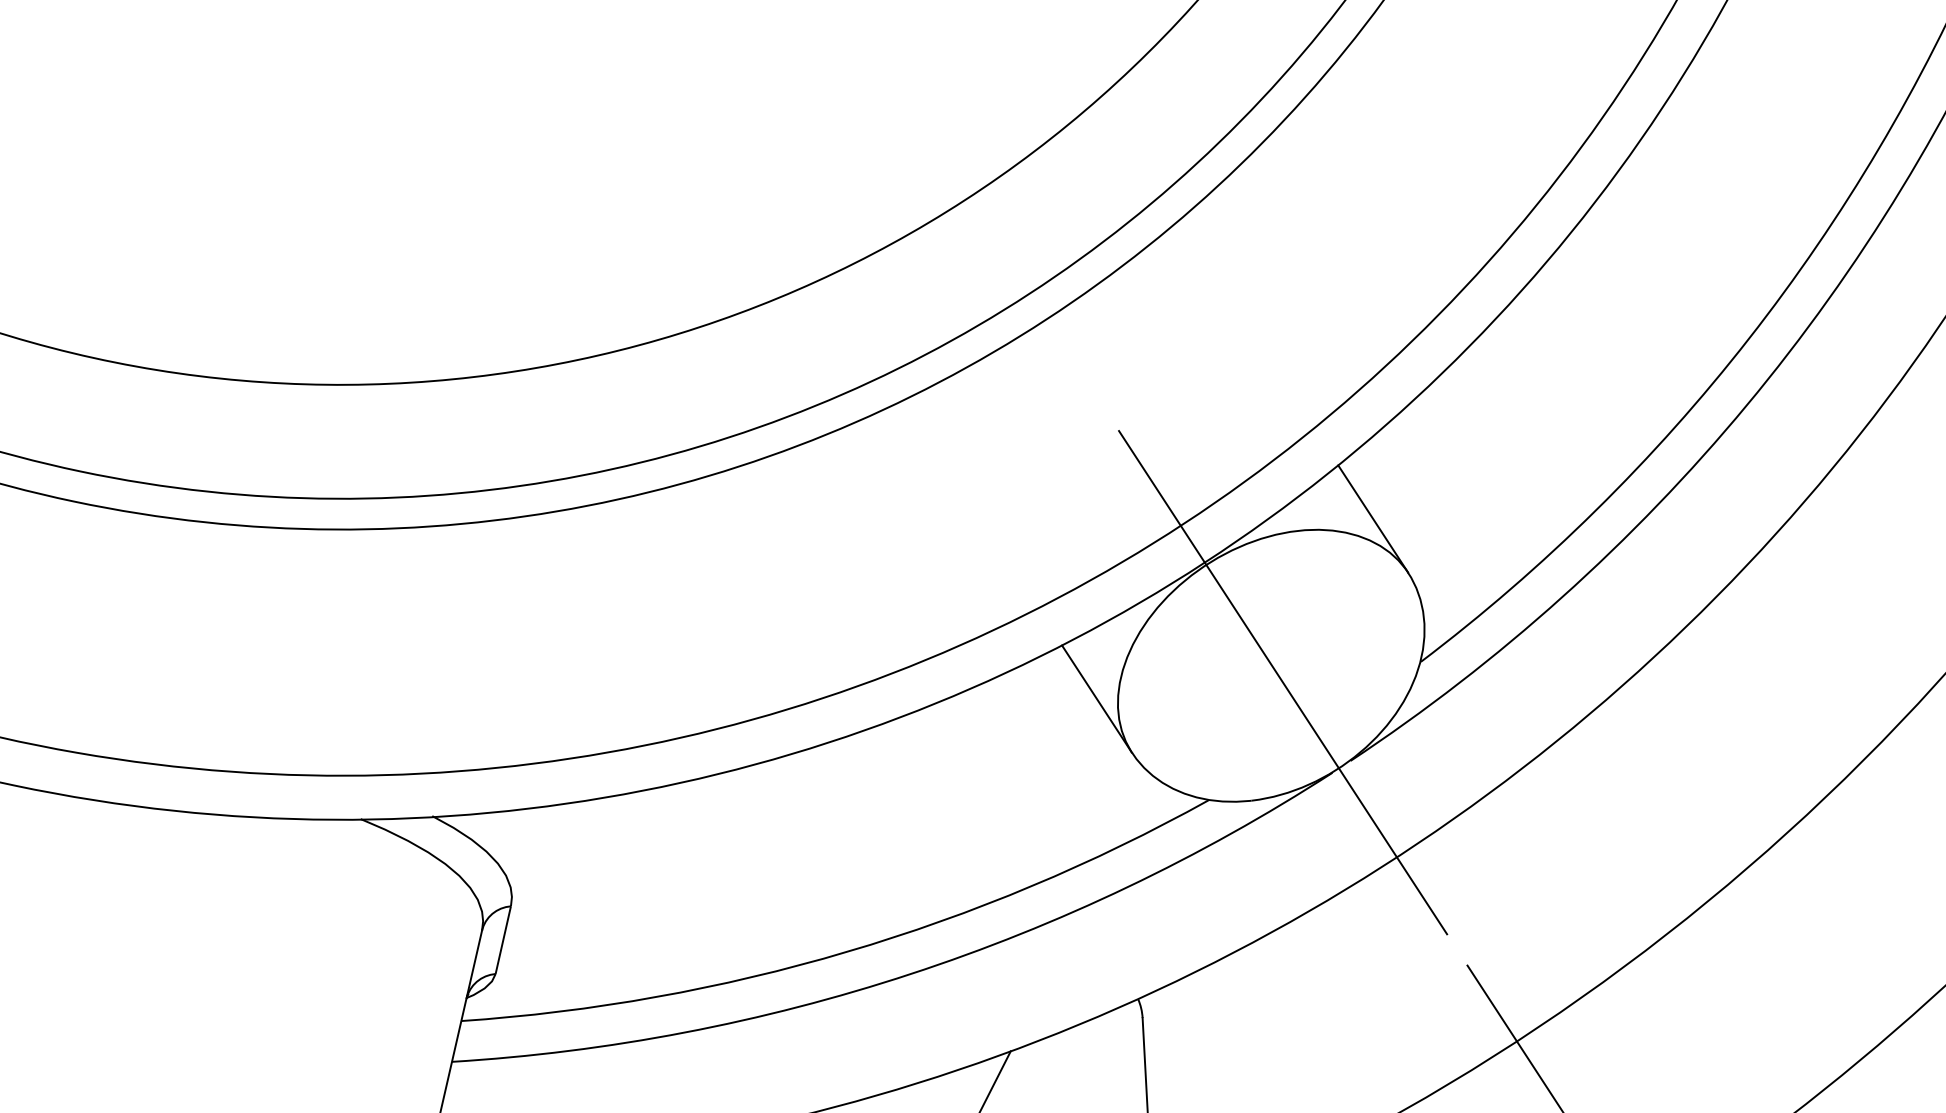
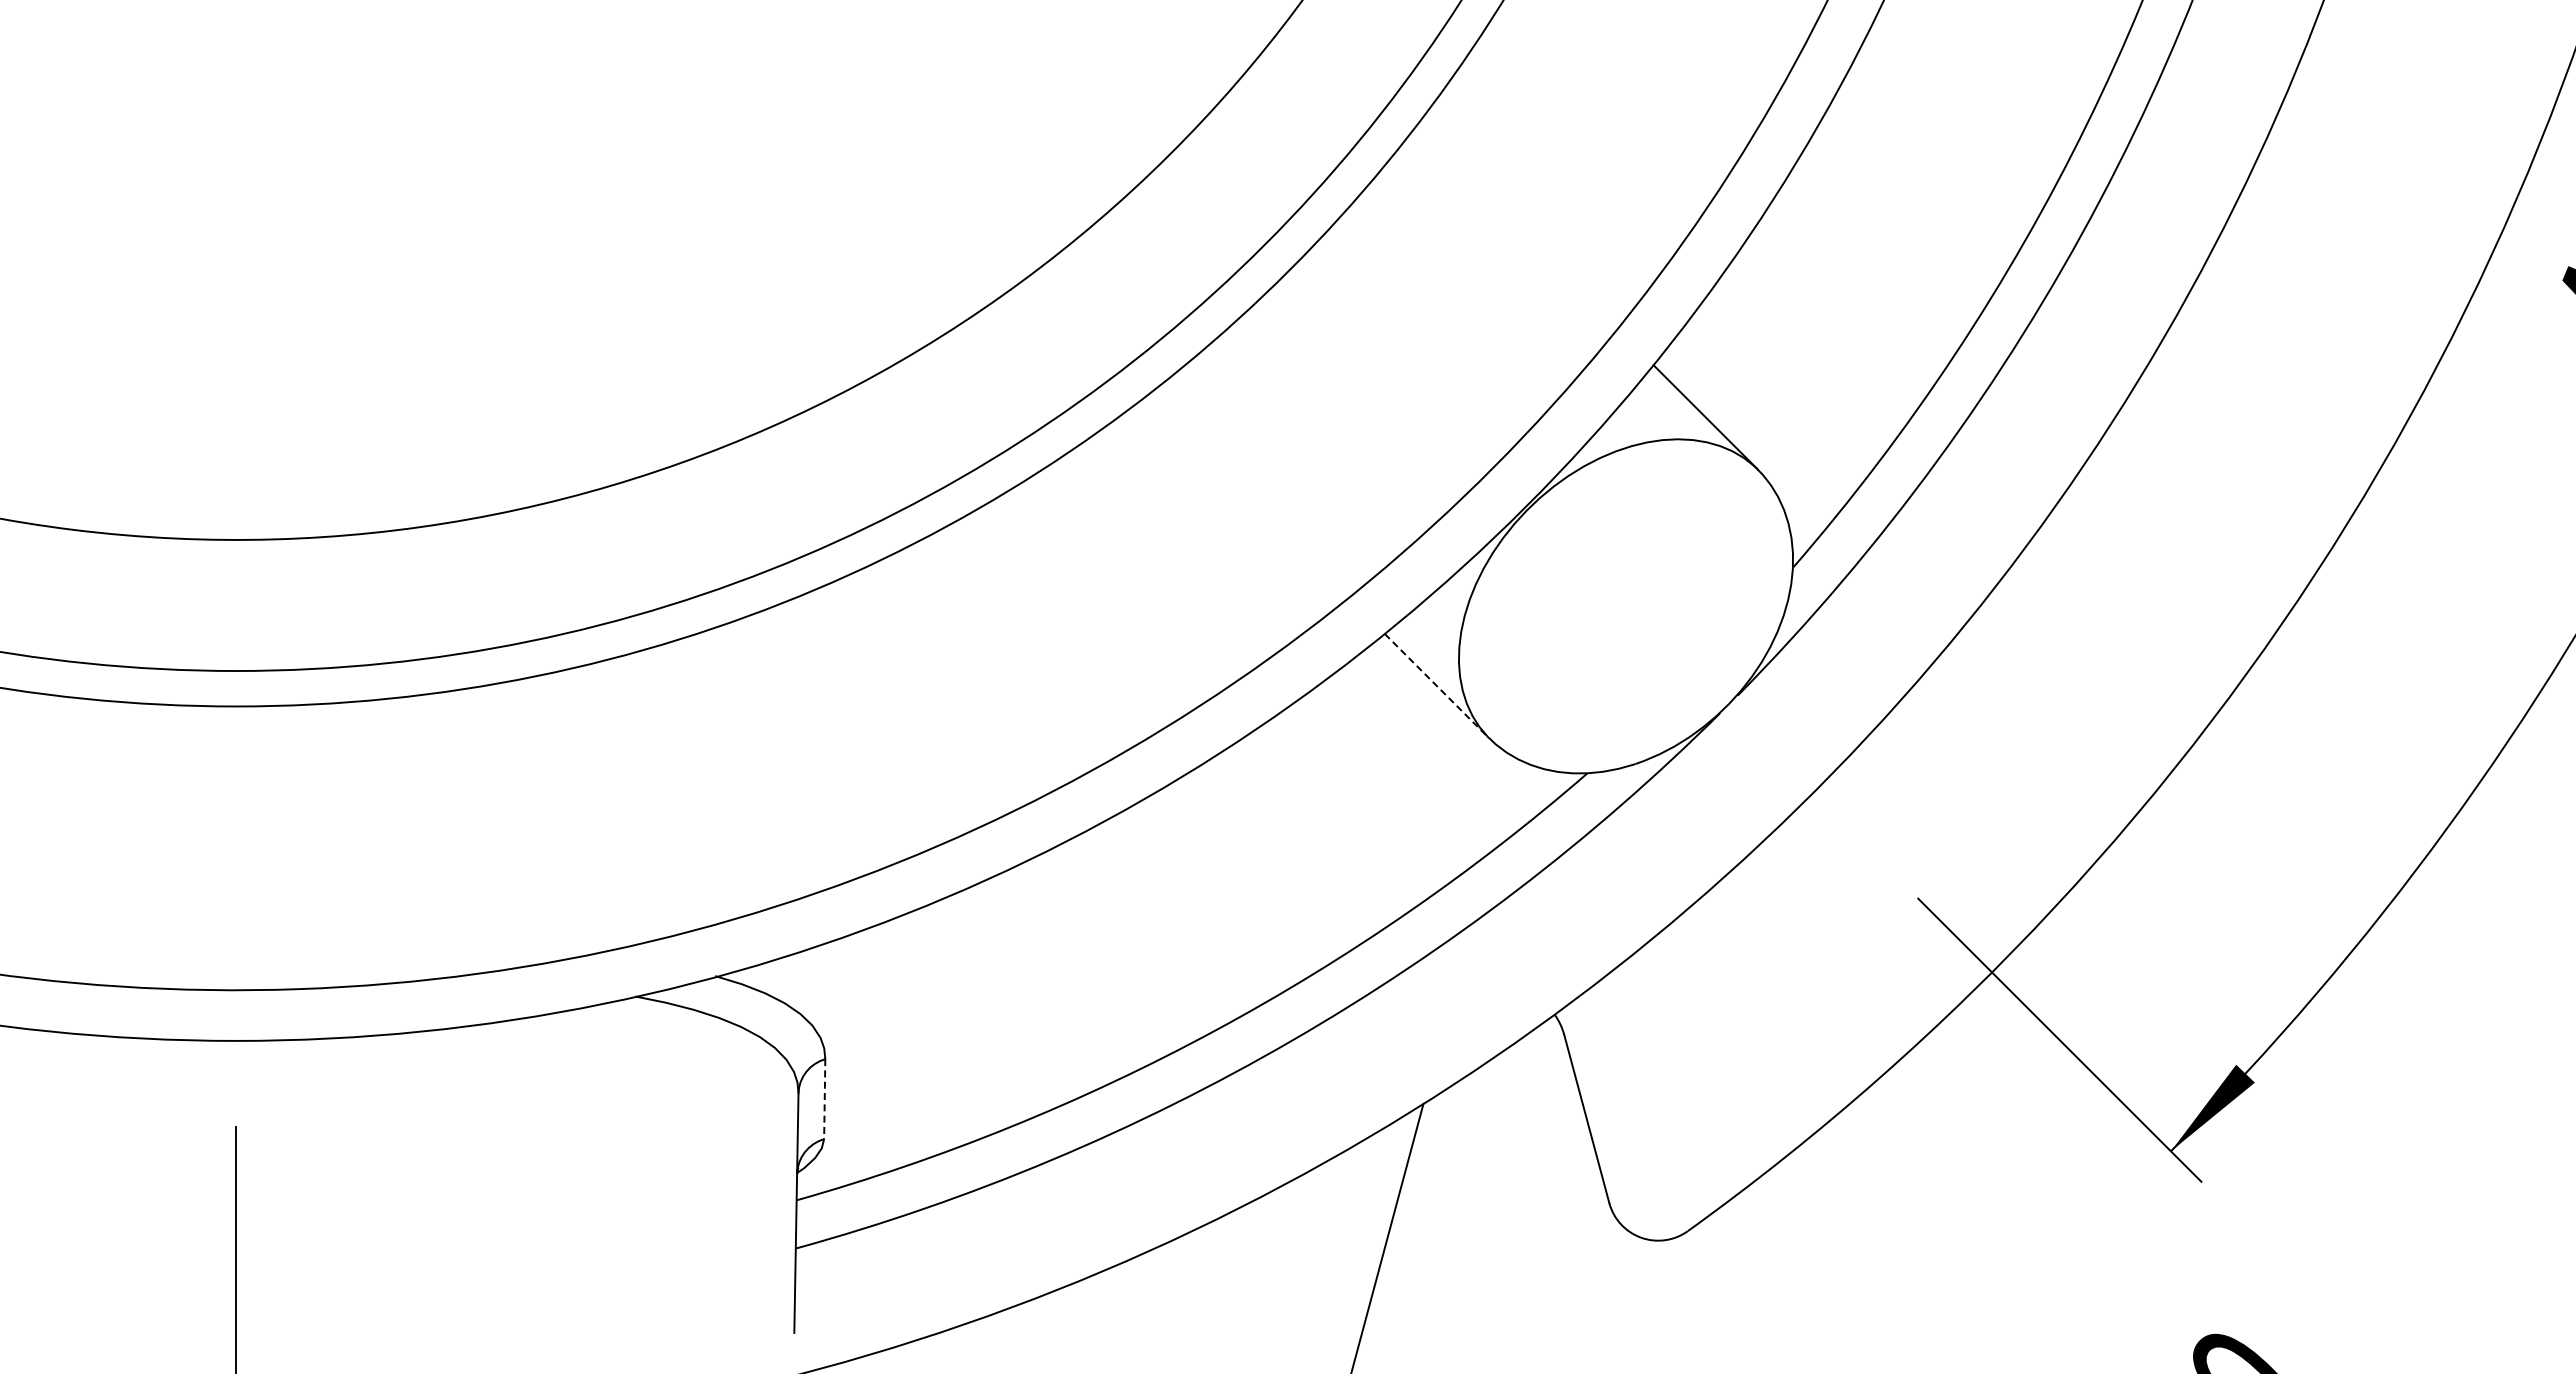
line: (1282, 682) -> (1642, 623), removed
line: (1096, 699) -> (1436, 686), solid -> dashed
line: (503, 940) -> (824, 1099), solid -> dashed

